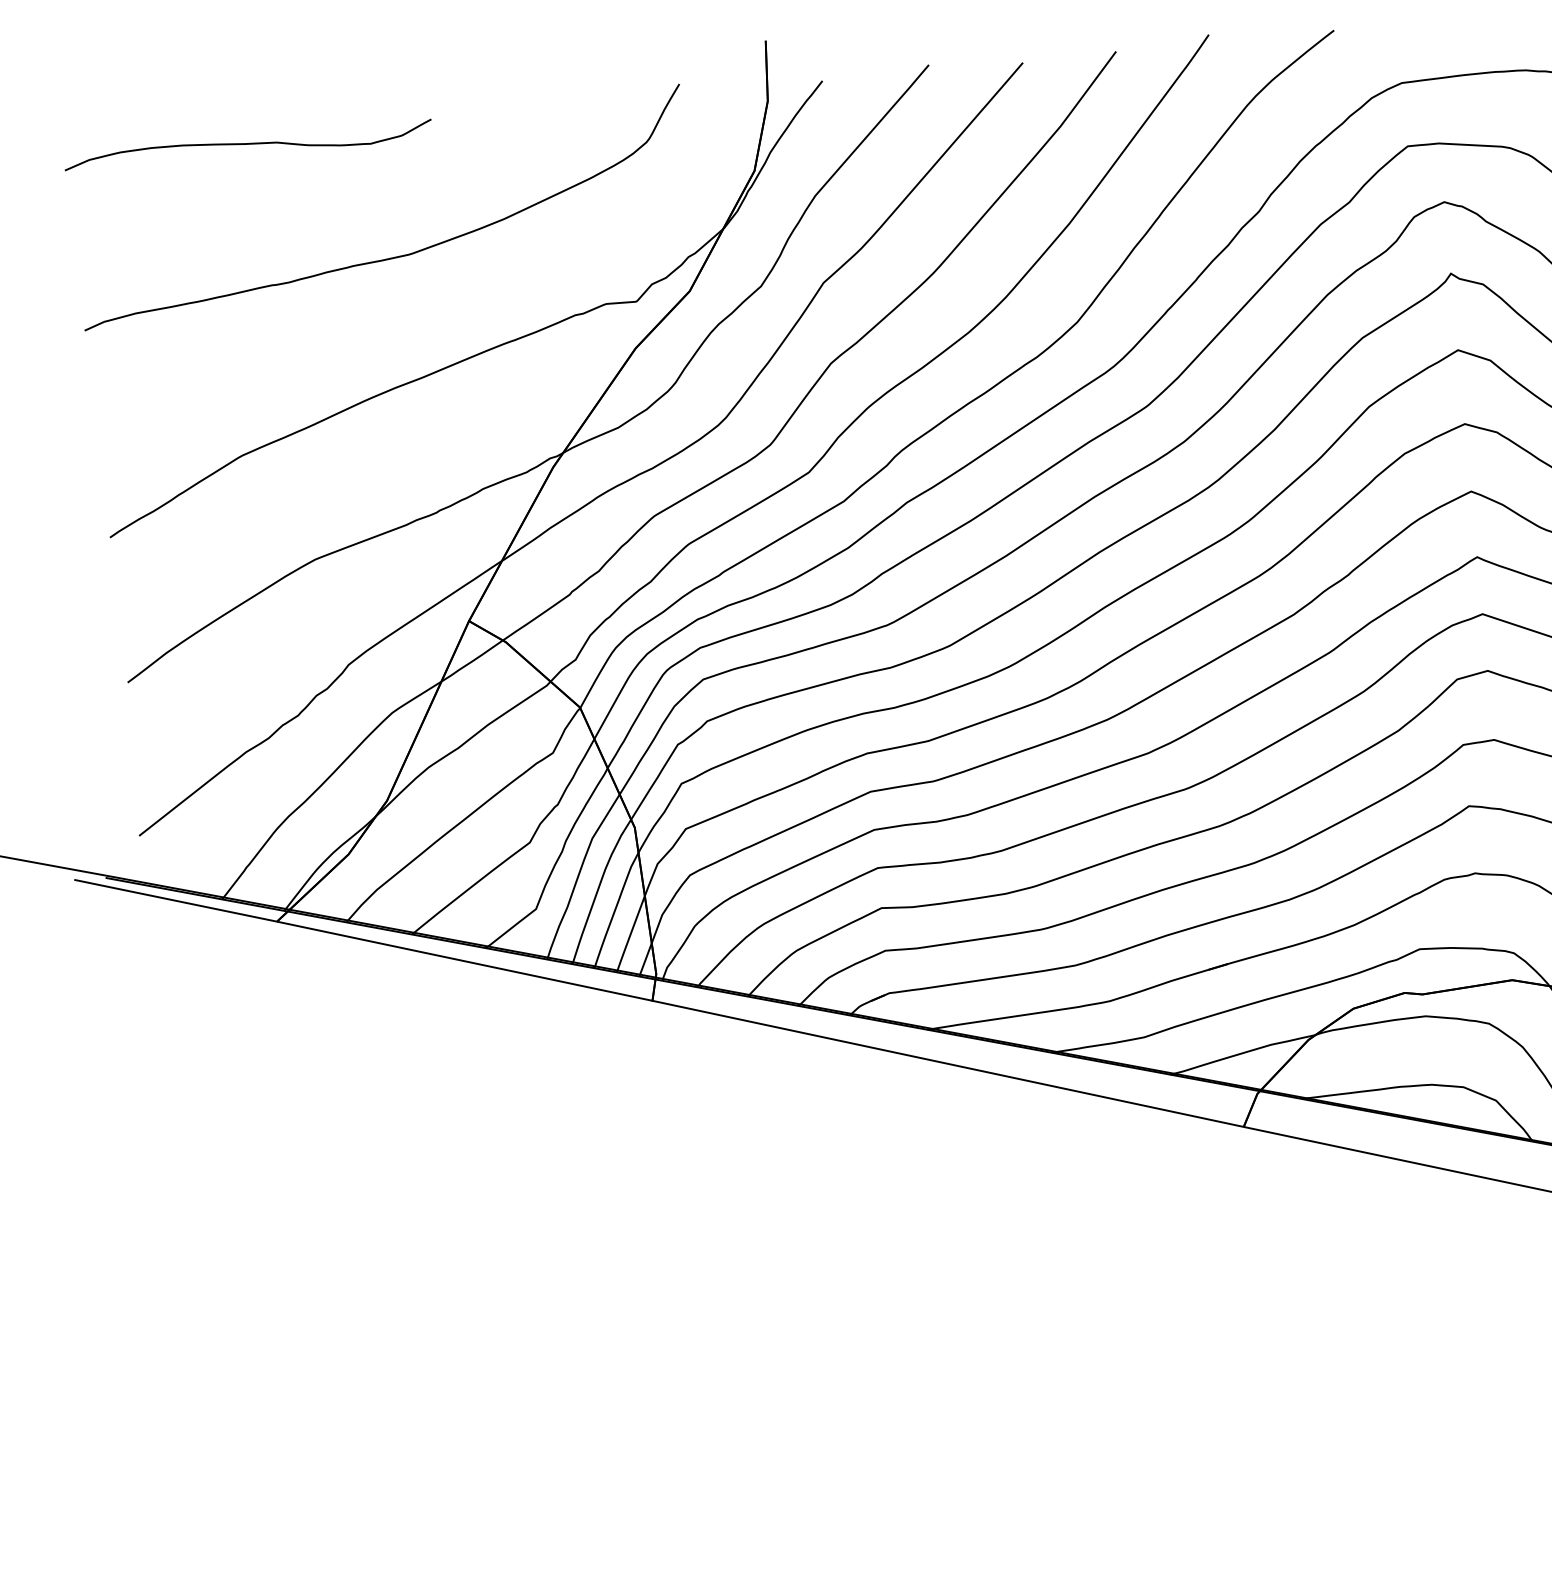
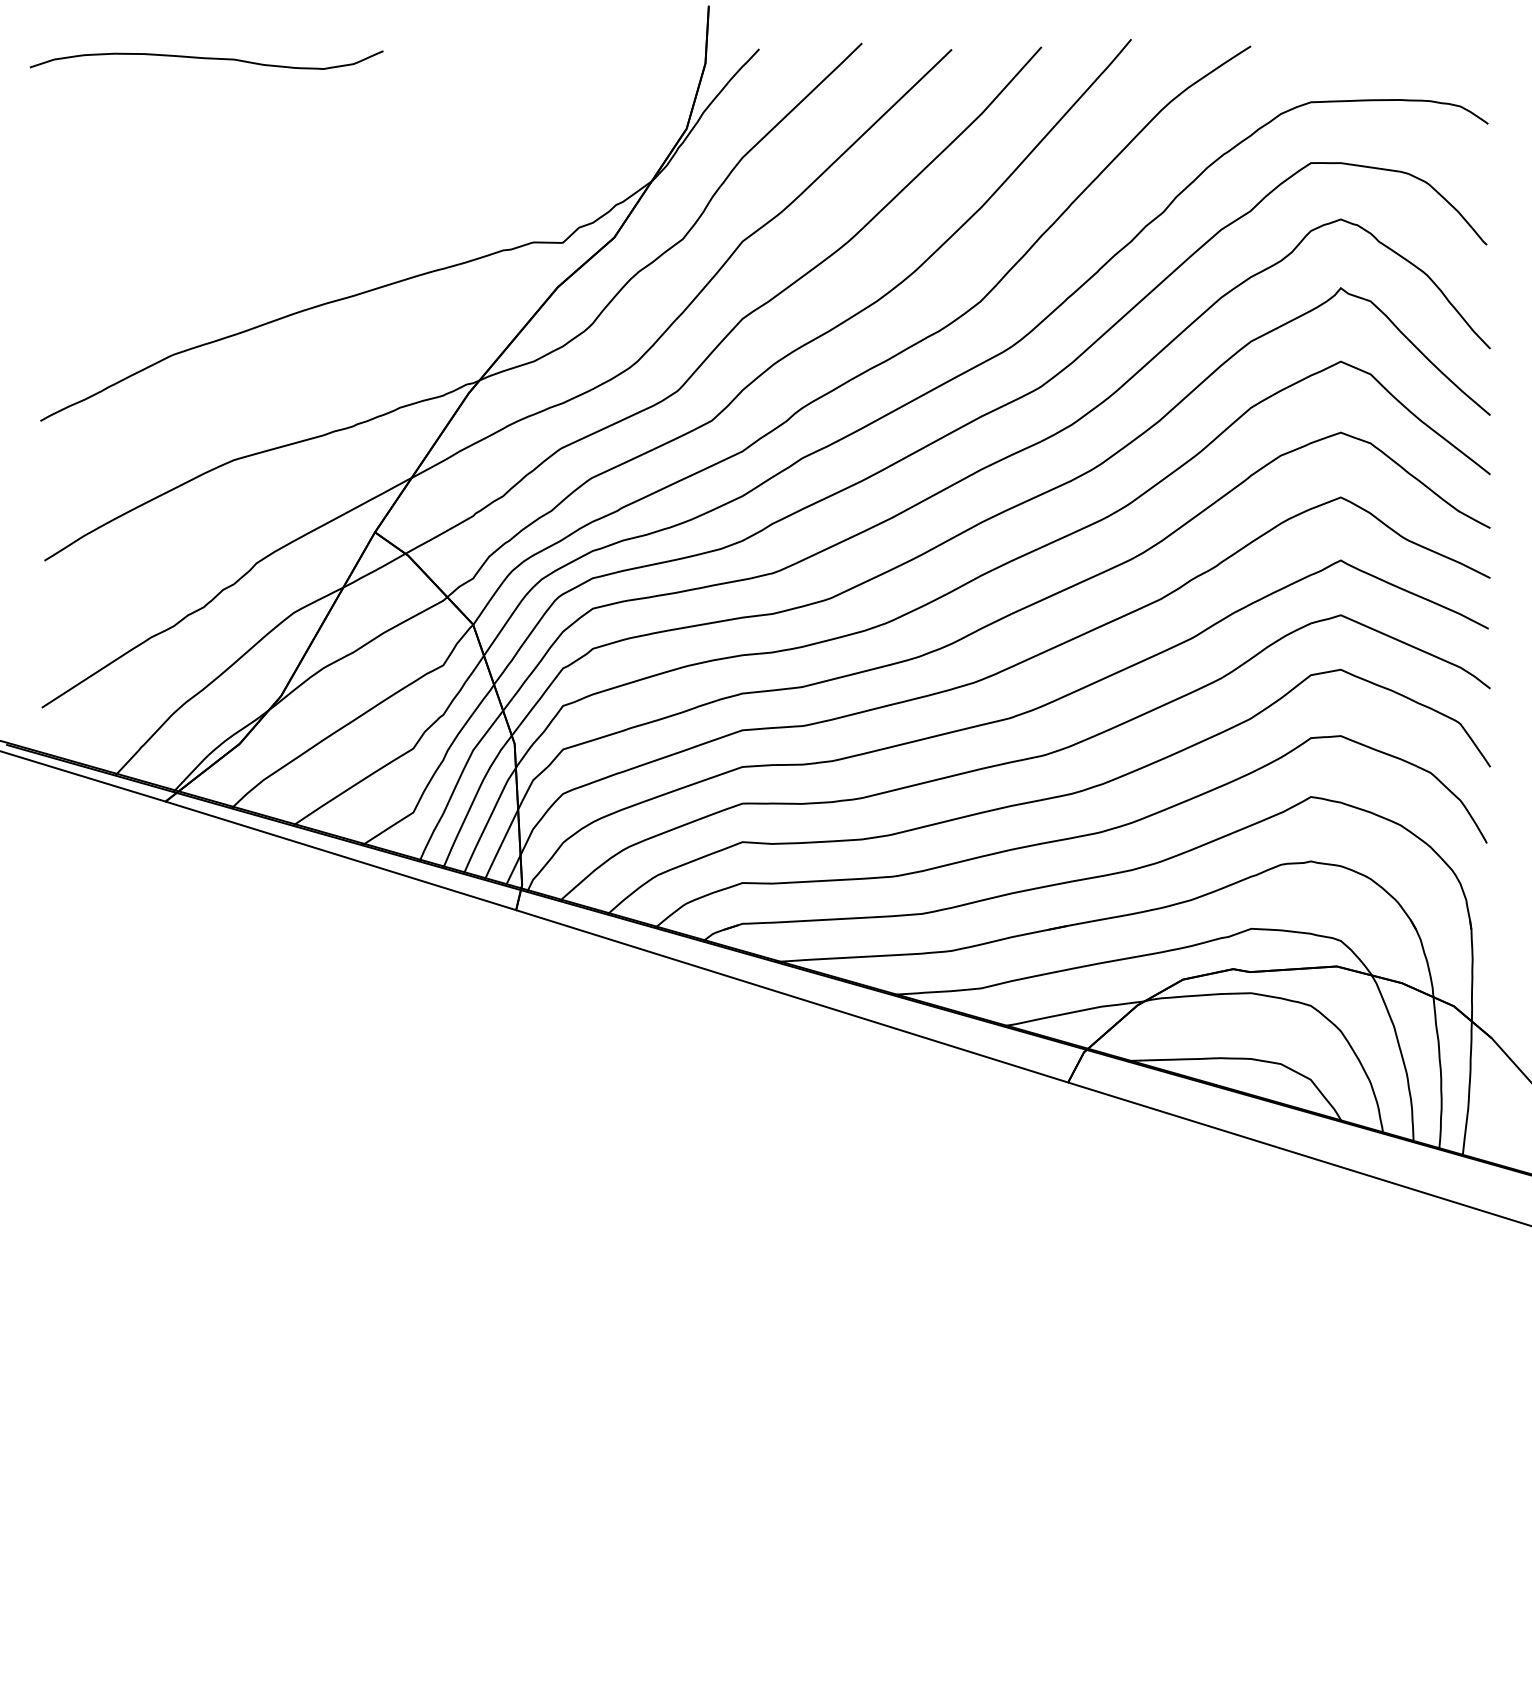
curve: (393, 256) -> (335, 178), removed

